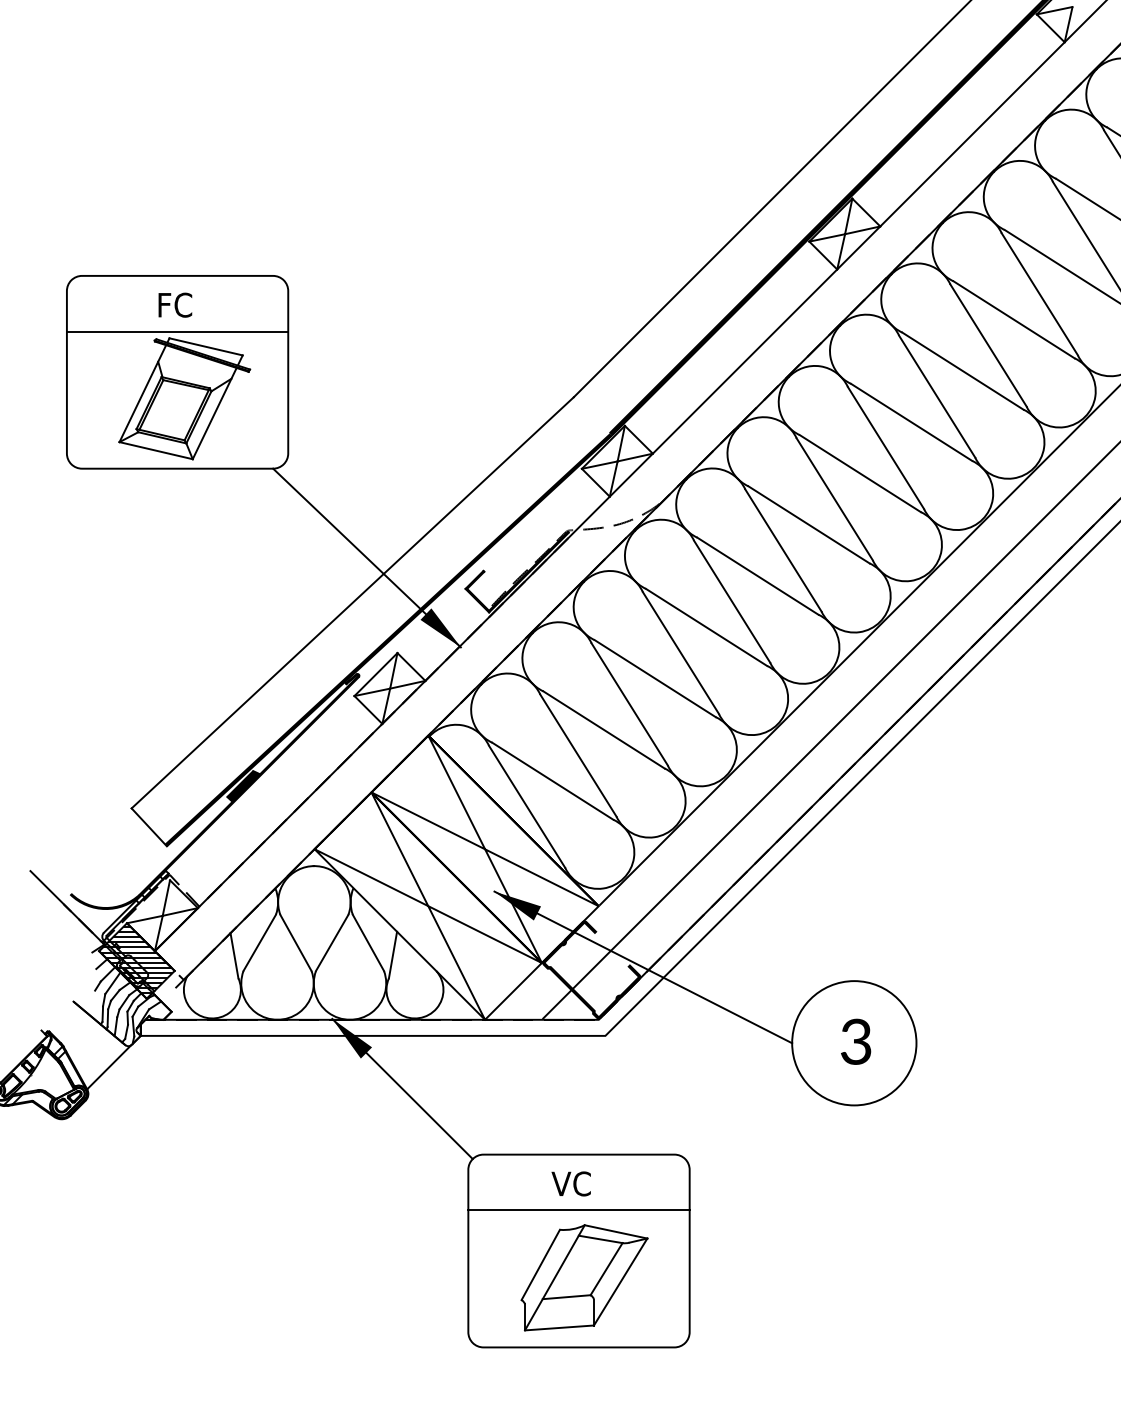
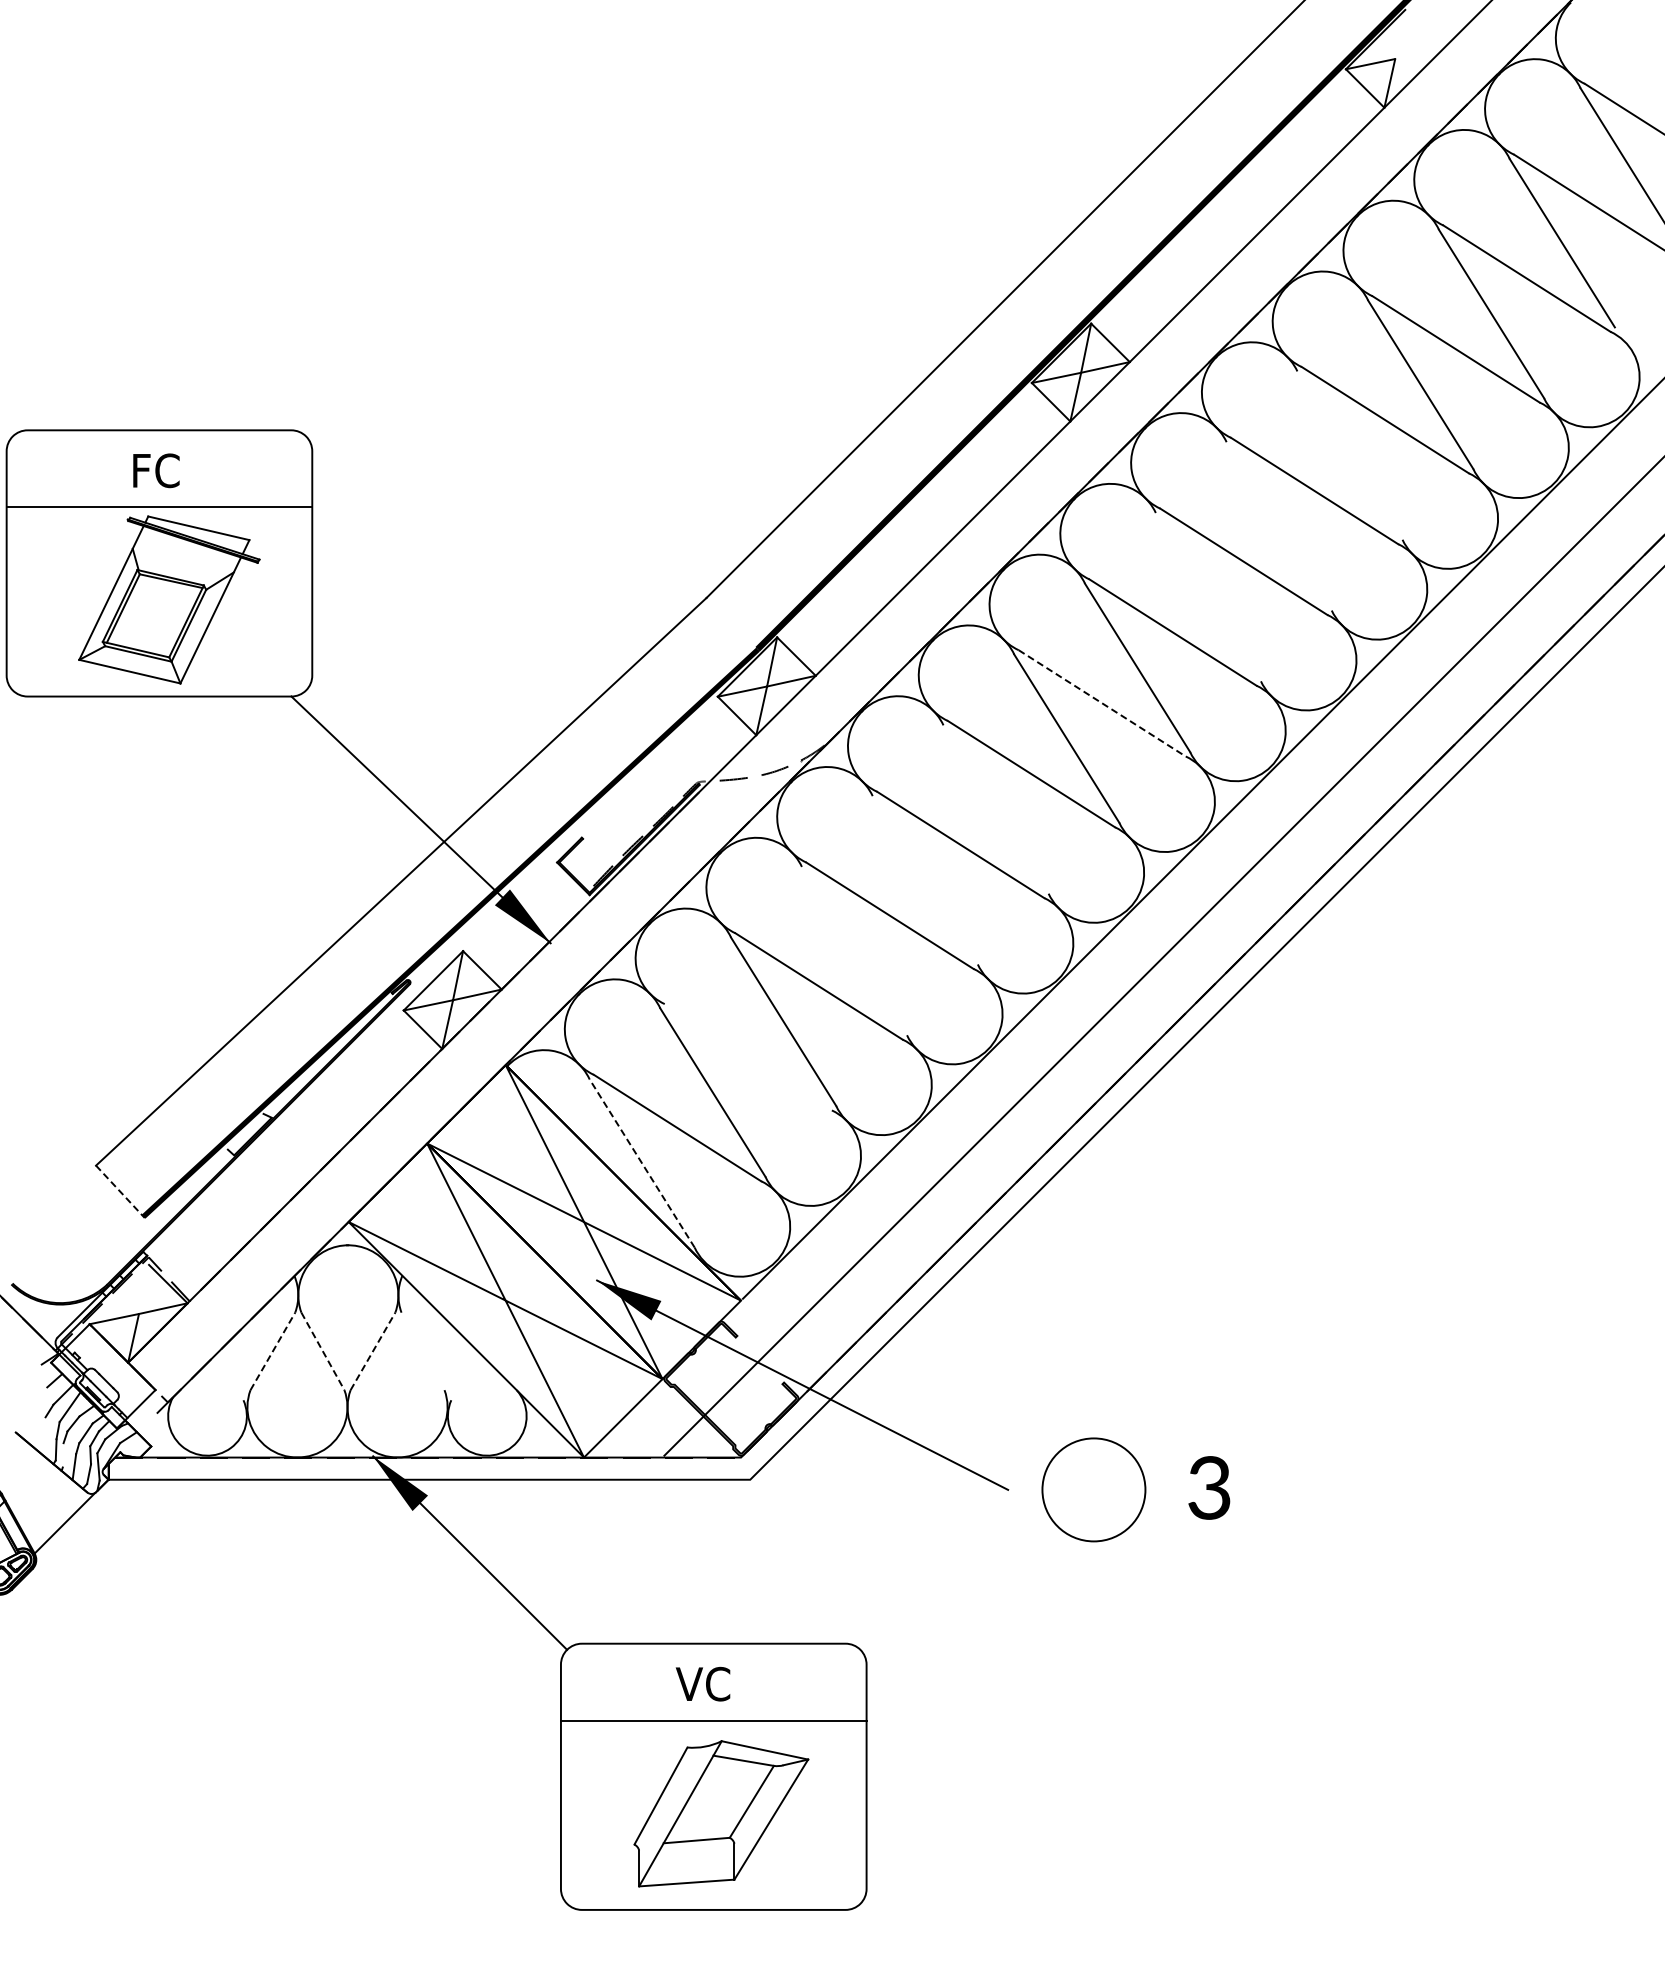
line: (1039, 294) -> (1349, 455), removed
line: (987, 345) -> (1278, 526), removed
line: (936, 396) -> (1207, 597), removed
line: (860, 473) -> (1102, 703), solid -> dashed
line: (783, 550) -> (995, 809), removed
line: (731, 601) -> (924, 880), removed
line: (680, 652) -> (854, 950), removed
line: (603, 730) -> (747, 1057), removed
fill: (242, 785) -> (249, 1134), removed
line: (526, 806) -> (641, 1163), solid -> dashed
line: (149, 827) -> (120, 1191), solid -> dashed
line: (166, 897) -> (144, 1288), removed
line: (259, 943) -> (272, 1351), solid -> dashed
line: (296, 943) -> (323, 1351), solid -> dashed
line: (331, 943) -> (372, 1351), solid -> dashed
line: (368, 943) -> (422, 1351), removed
line: (392, 954) -> (456, 1367), removed
line: (234, 955) -> (237, 1368), removed
hatch: (136, 962) -> (102, 1378), removed
line: (107, 1018) -> (62, 1455), removed
text: (856, 1041) -> (1209, 1487), moved
circle: (854, 1042) -> (1093, 1489), size x0.6

